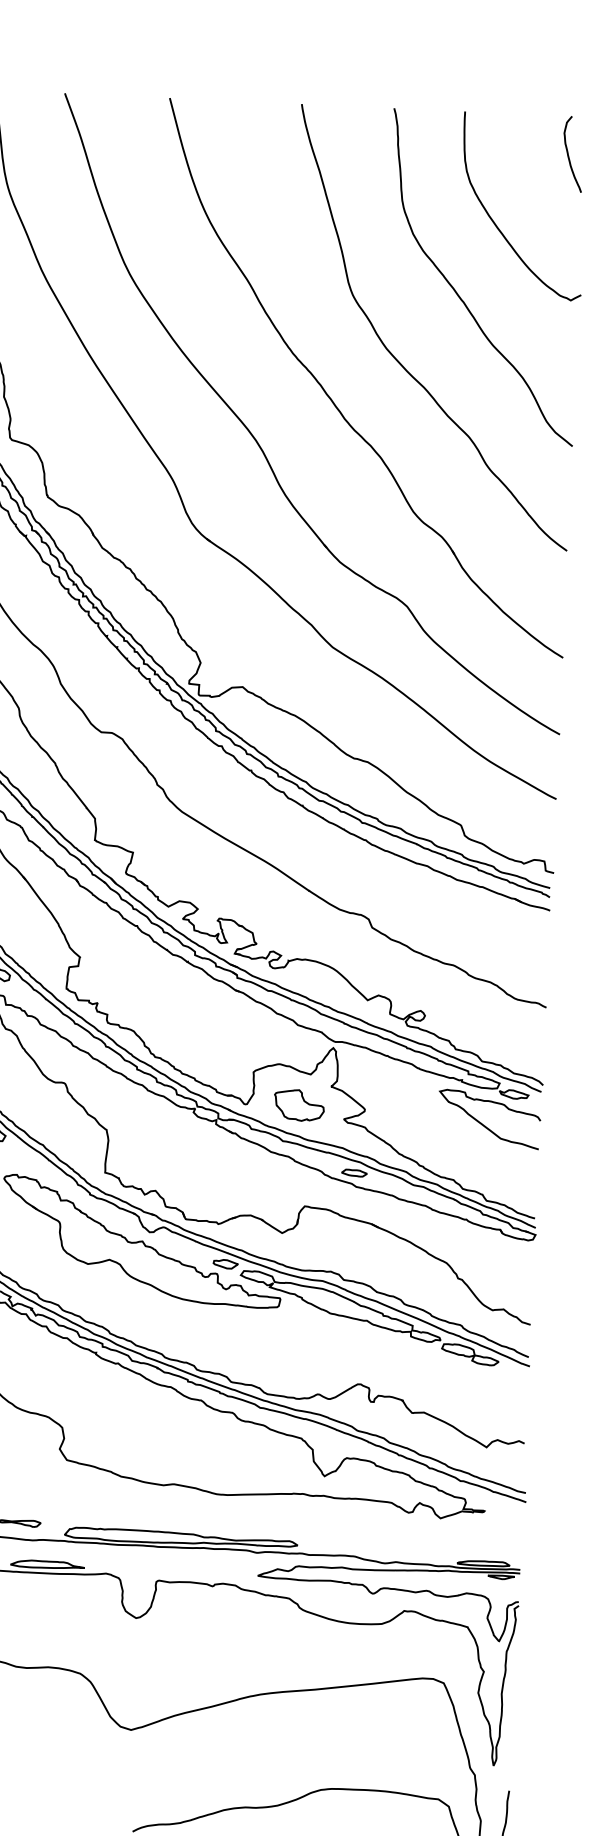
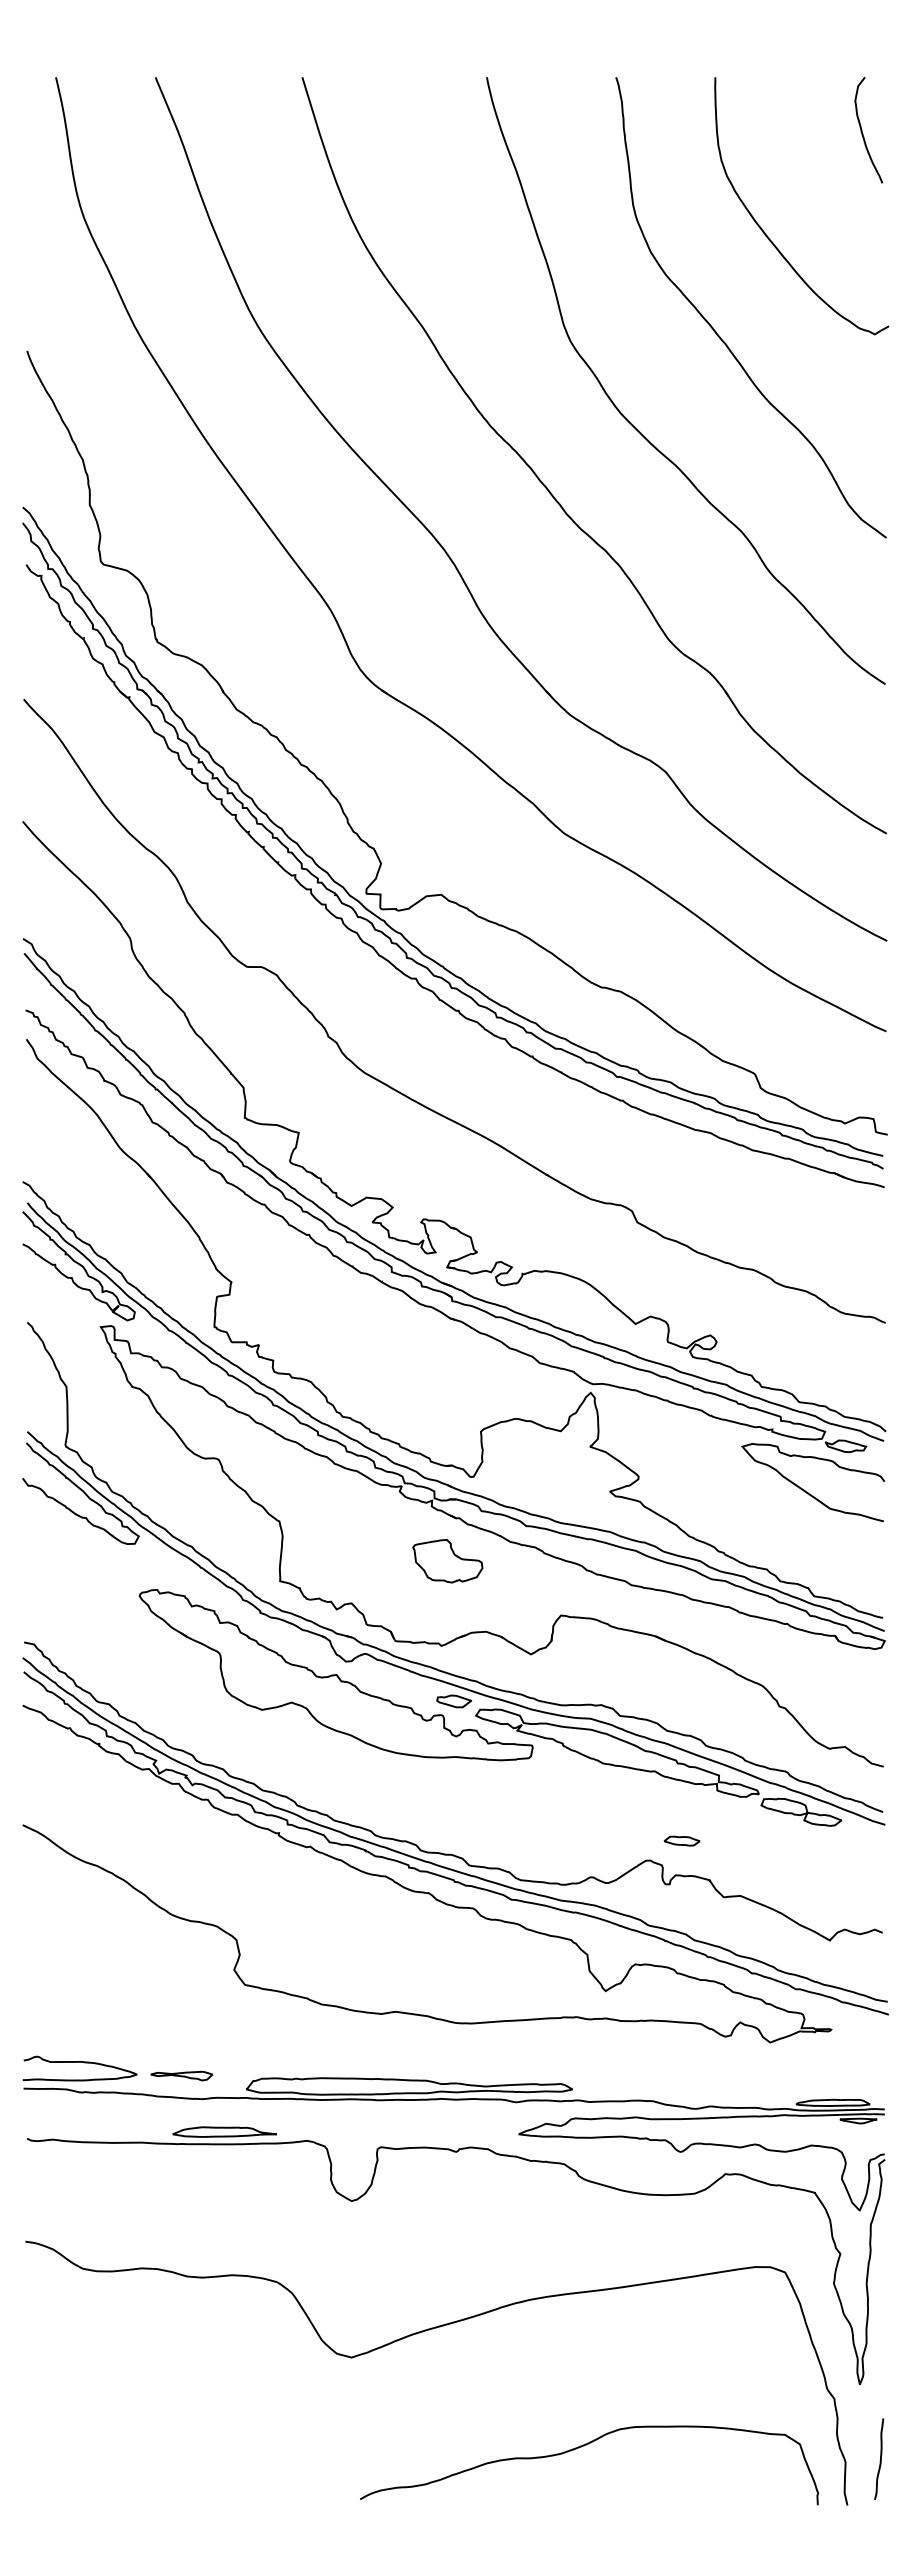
part: (299, 1105) -> (447, 1561), moved
part: (354, 1172) -> (681, 1840), moved

